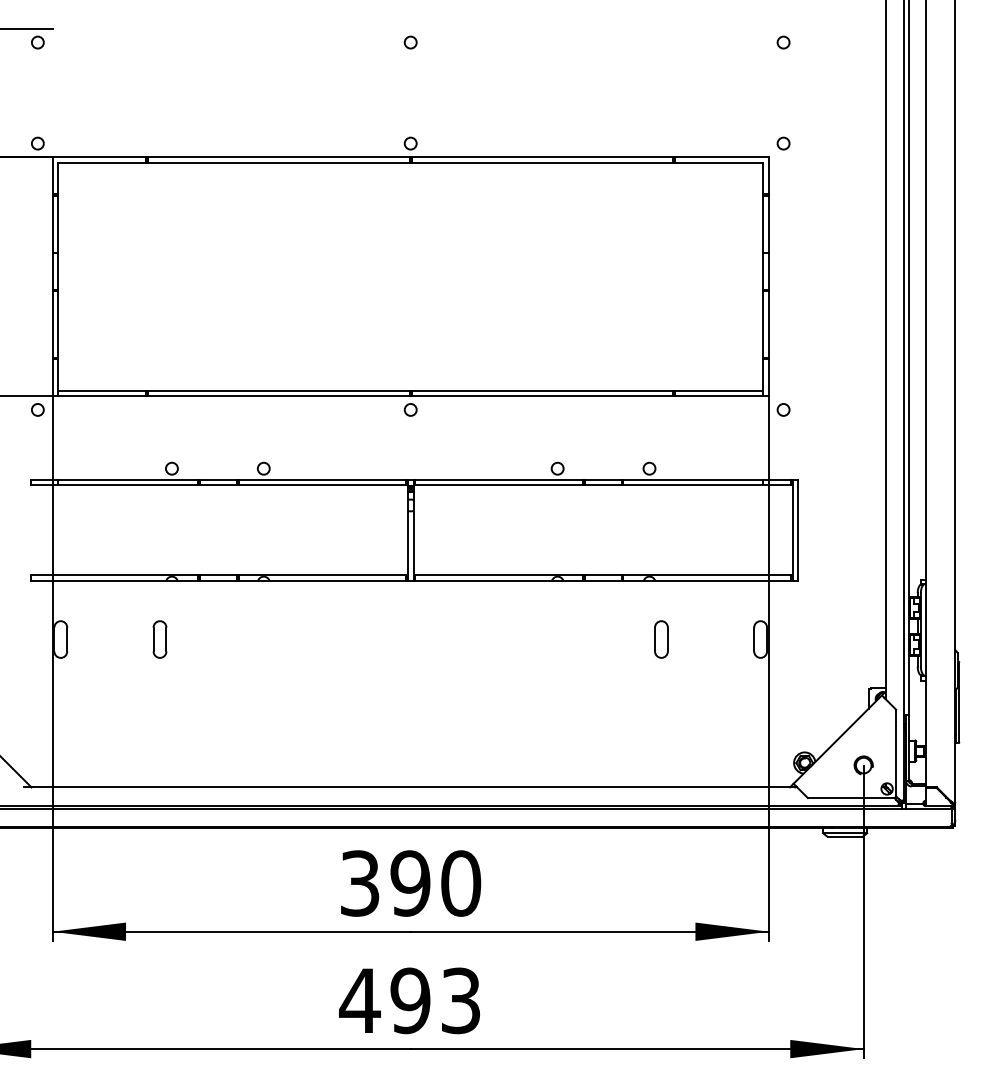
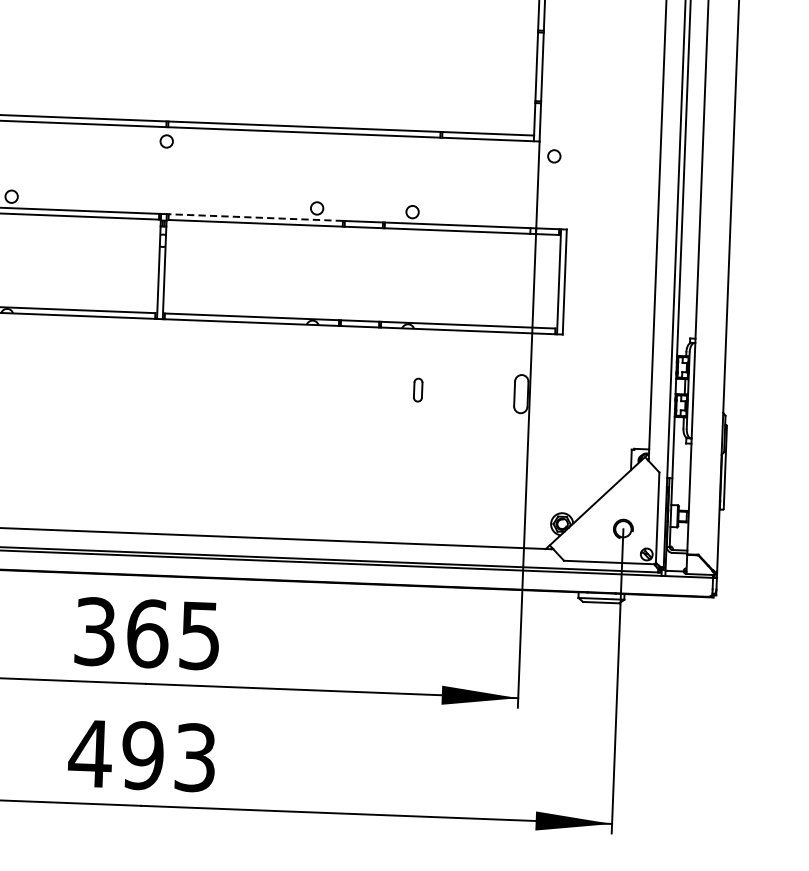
line: (499, 479) -> (256, 217), solid -> dashed
part: (661, 639) -> (418, 390), size x0.6
text: (435, 883) -> (173, 634), 390 -> 365

